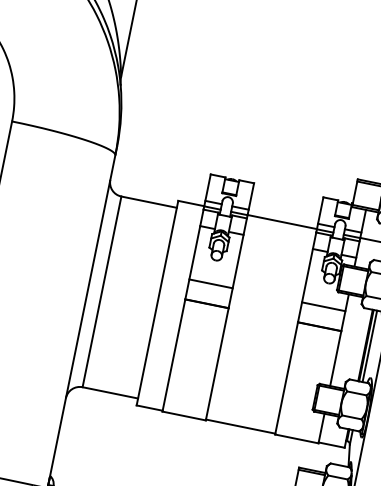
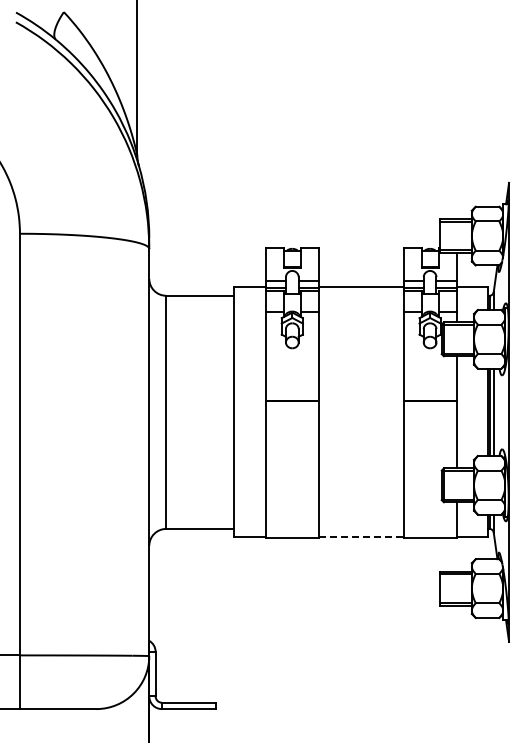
line: (210, 283) -> (291, 376), removed
line: (323, 306) -> (429, 376), removed
line: (240, 426) -> (361, 537), solid -> dashed

